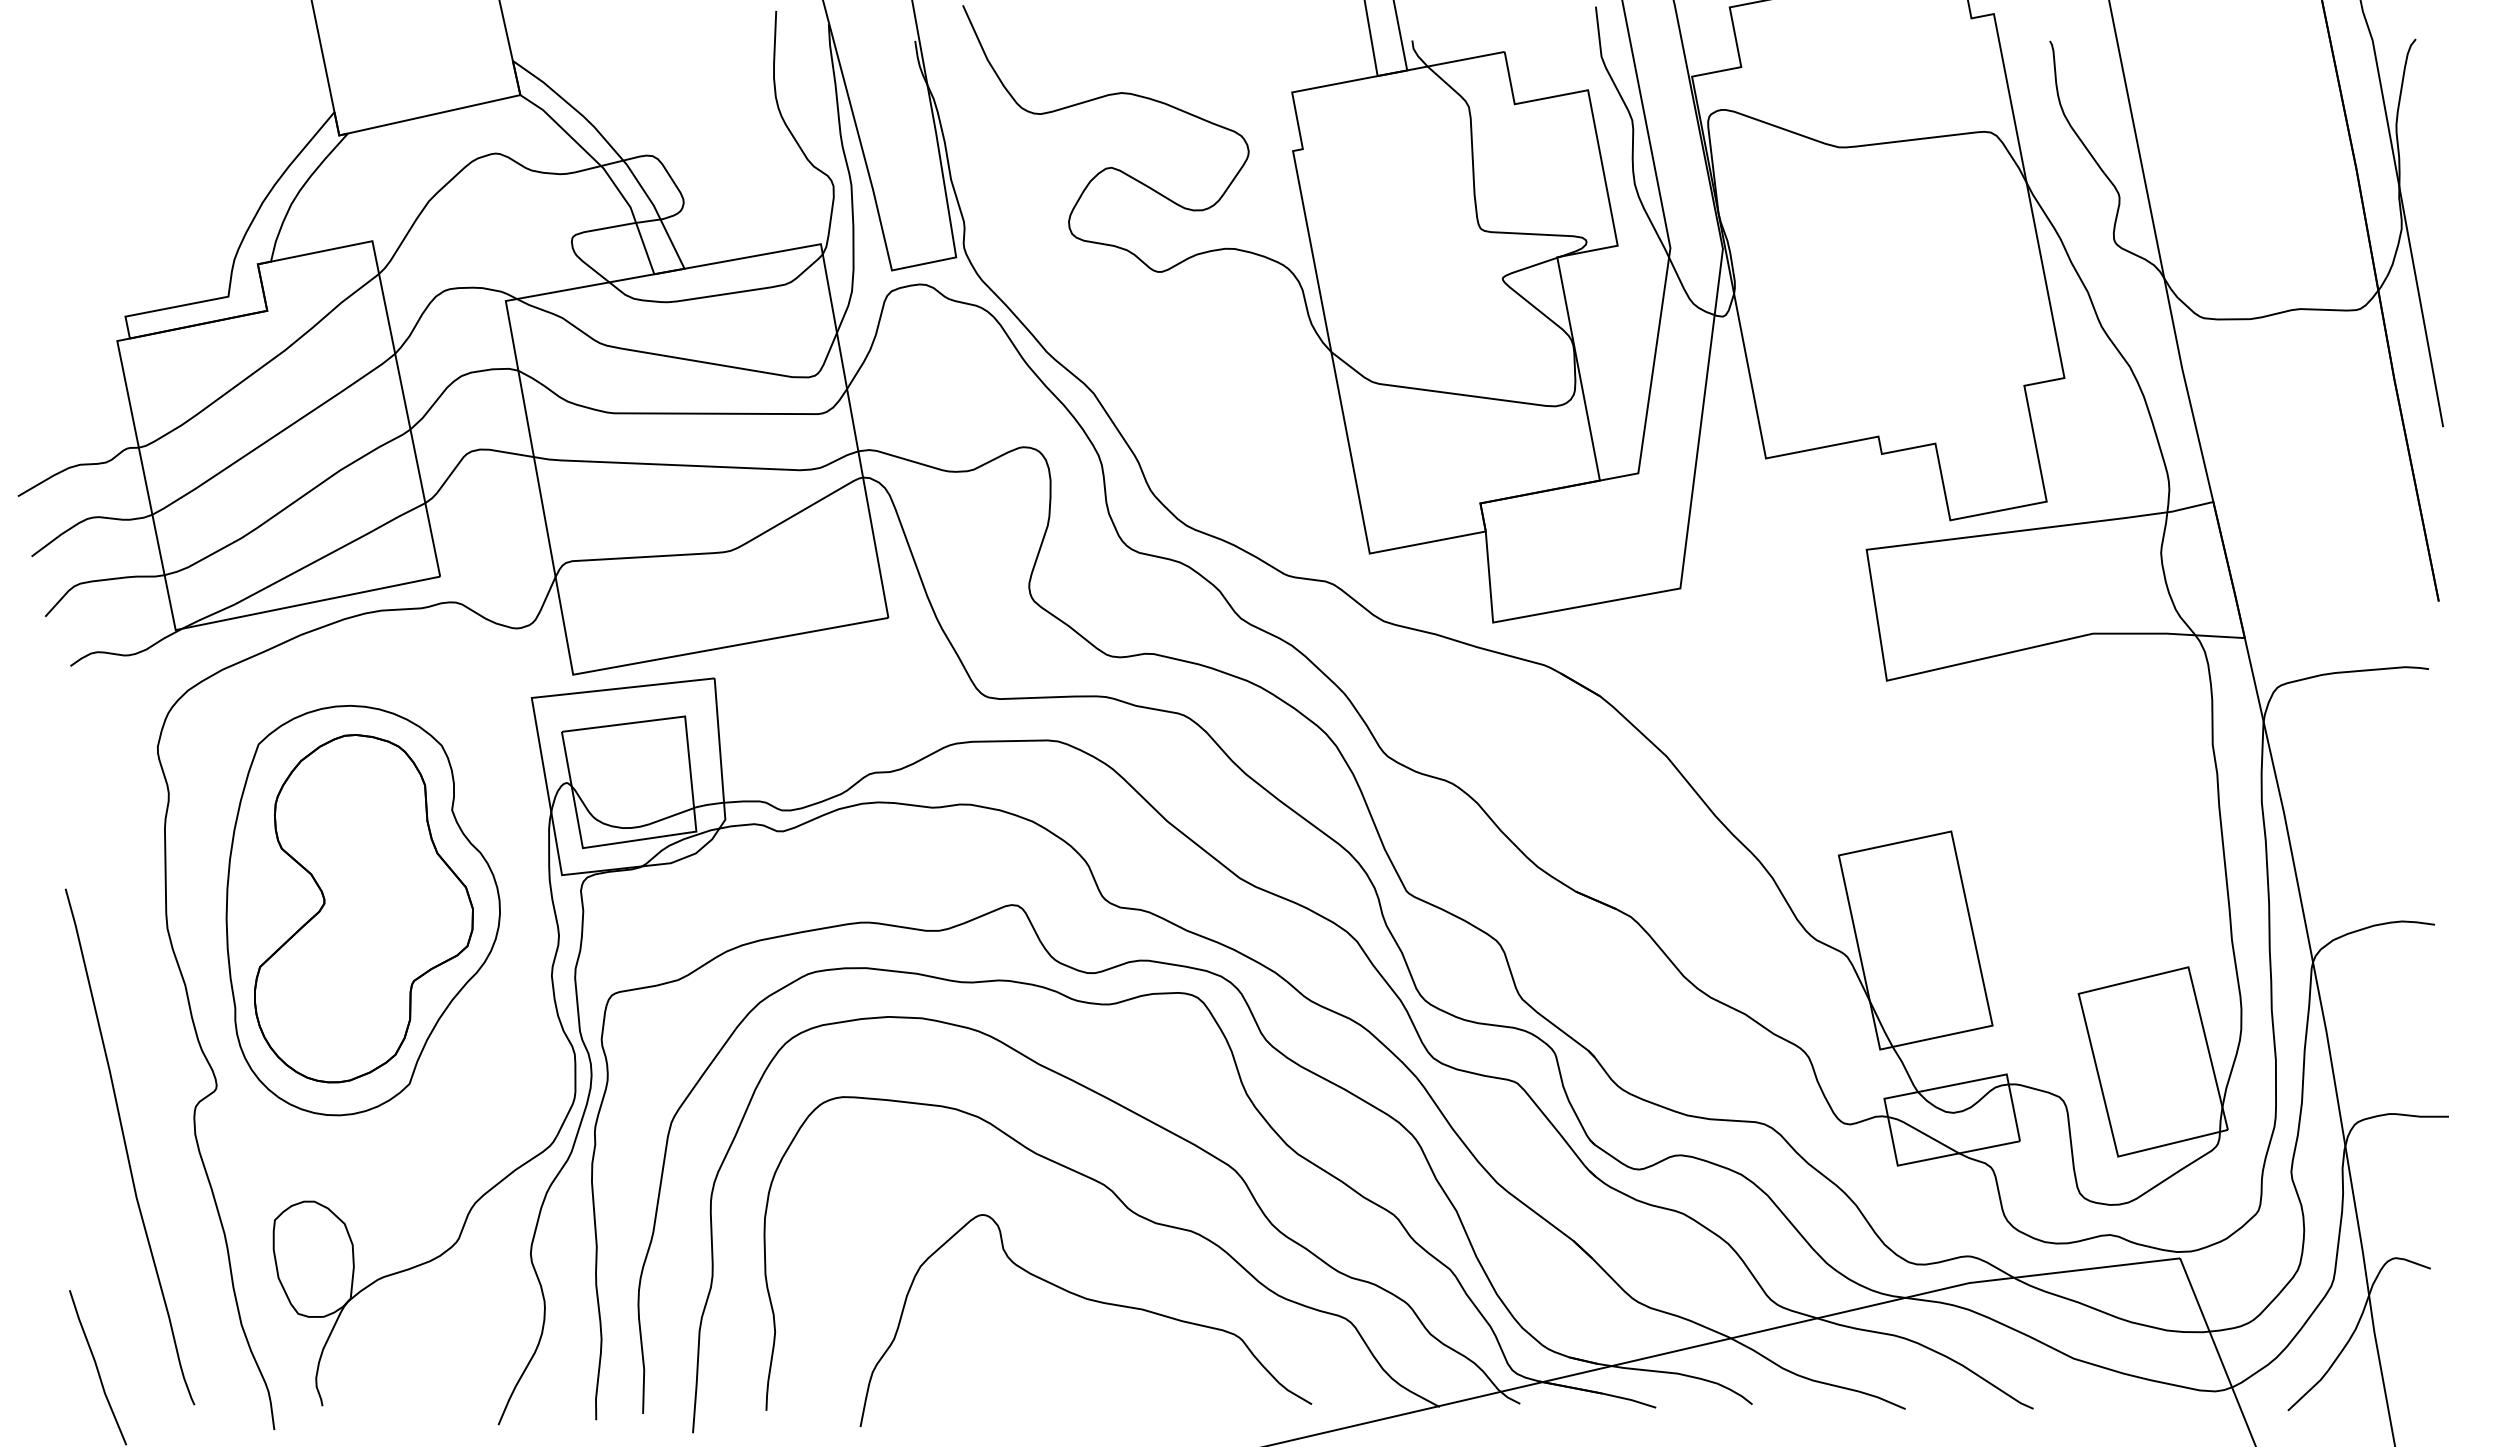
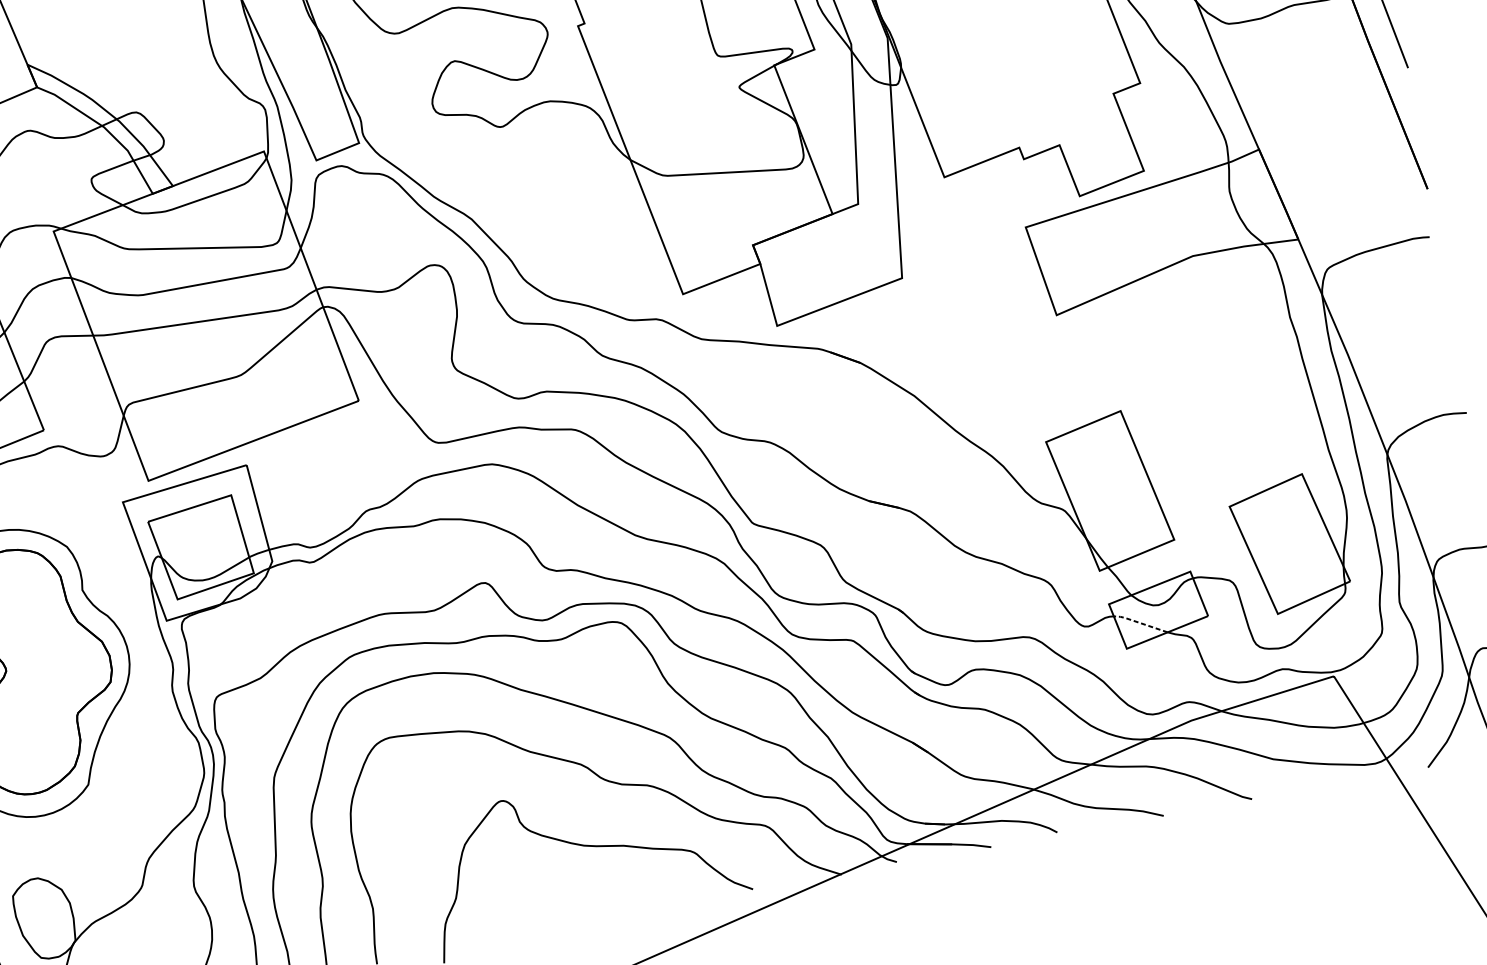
line: (1922, 1132) -> (1139, 622), solid -> dashed

